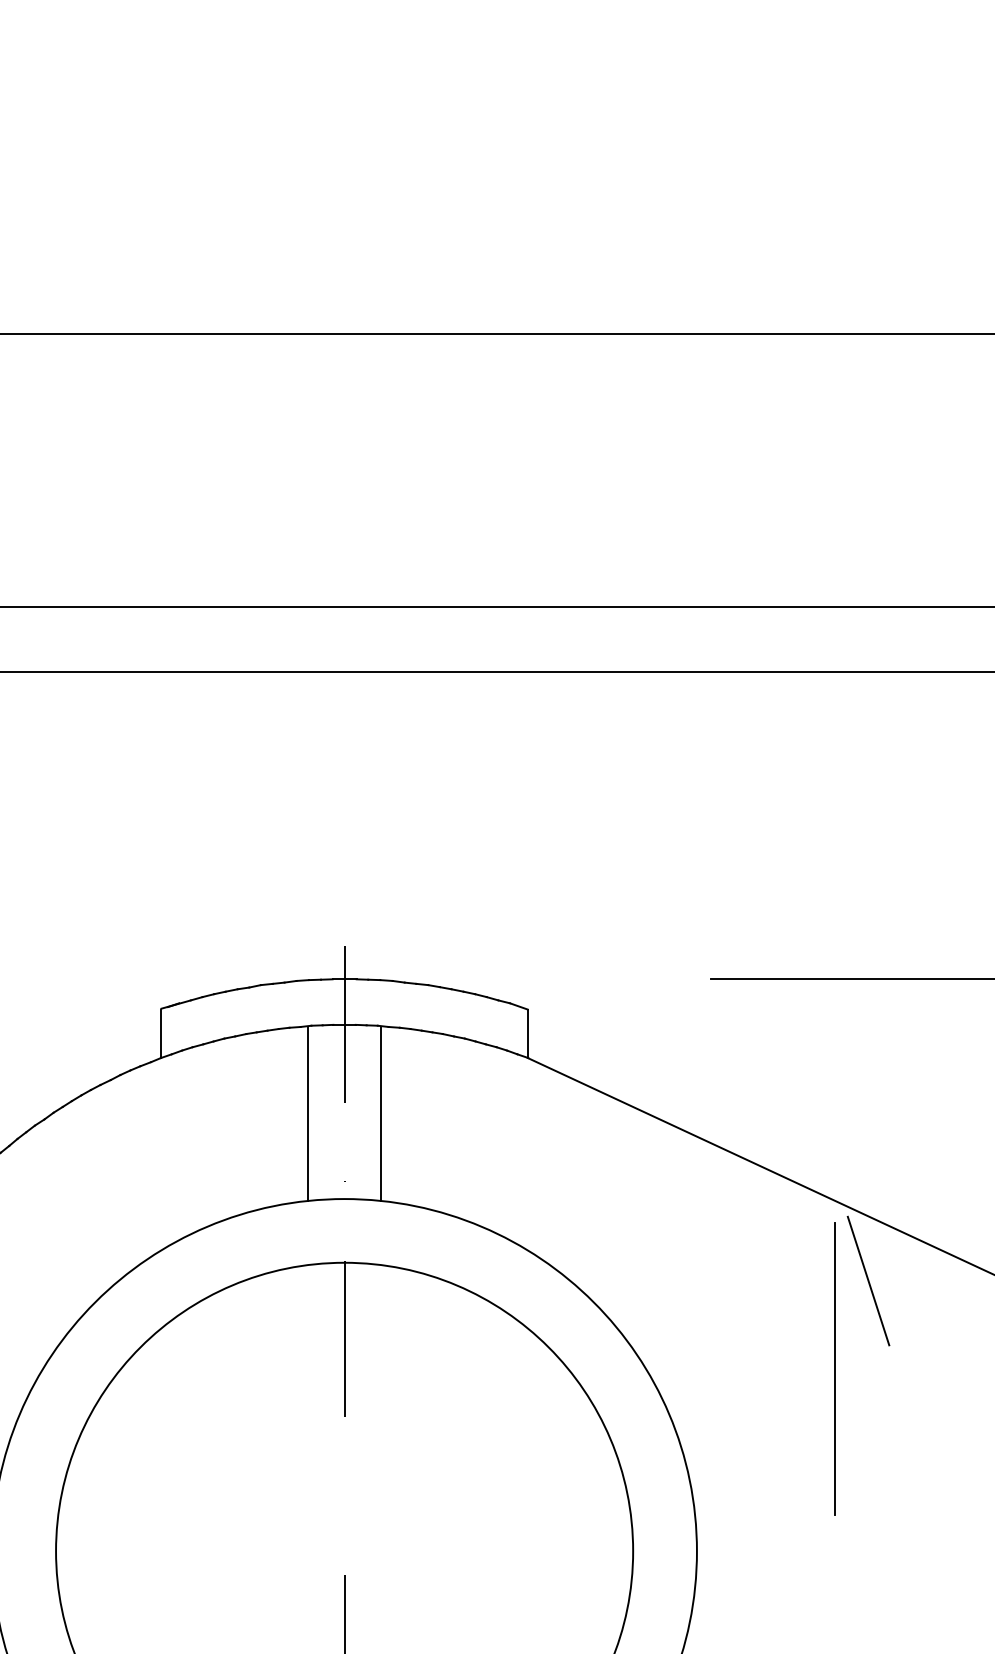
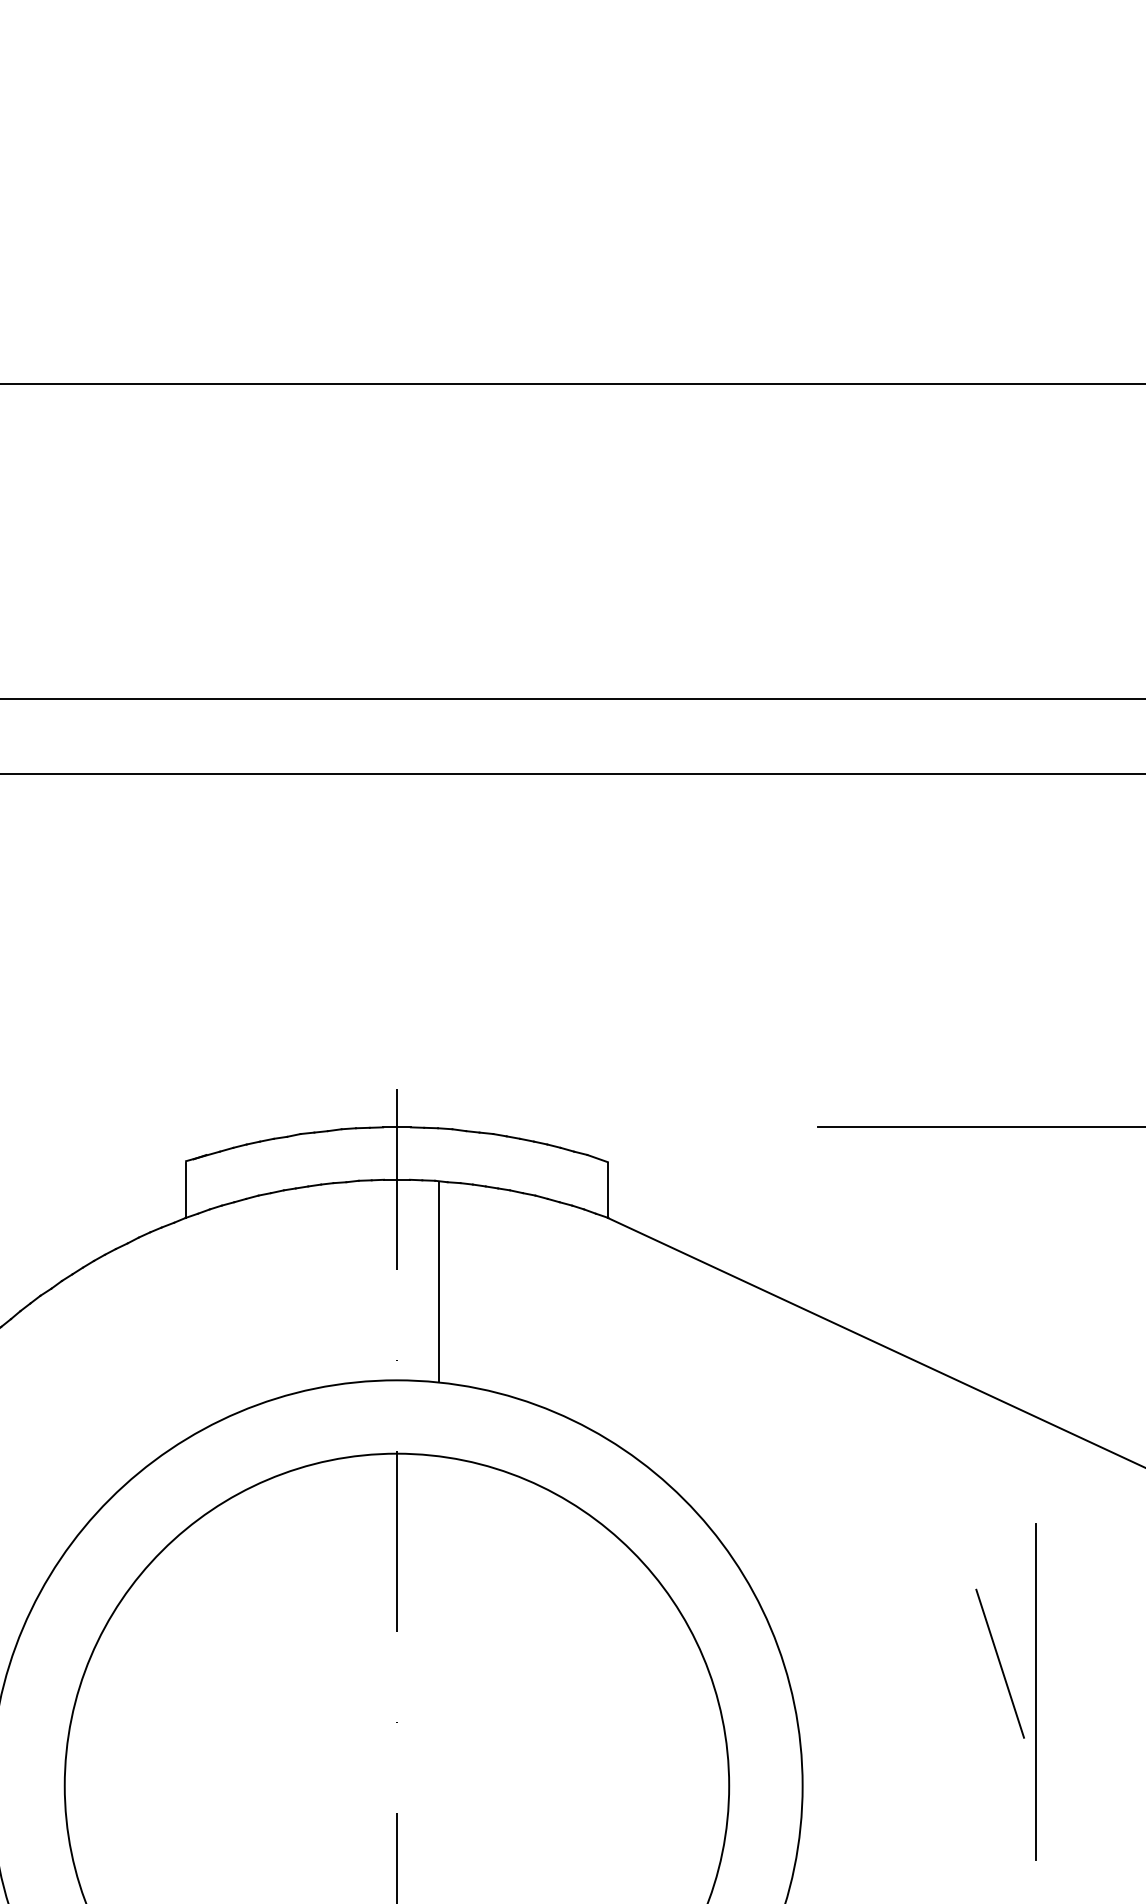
line: (308, 1113) -> (355, 1281), removed
line: (867, 1280) -> (999, 1663), moved
line: (834, 1368) -> (1035, 1691), moved

